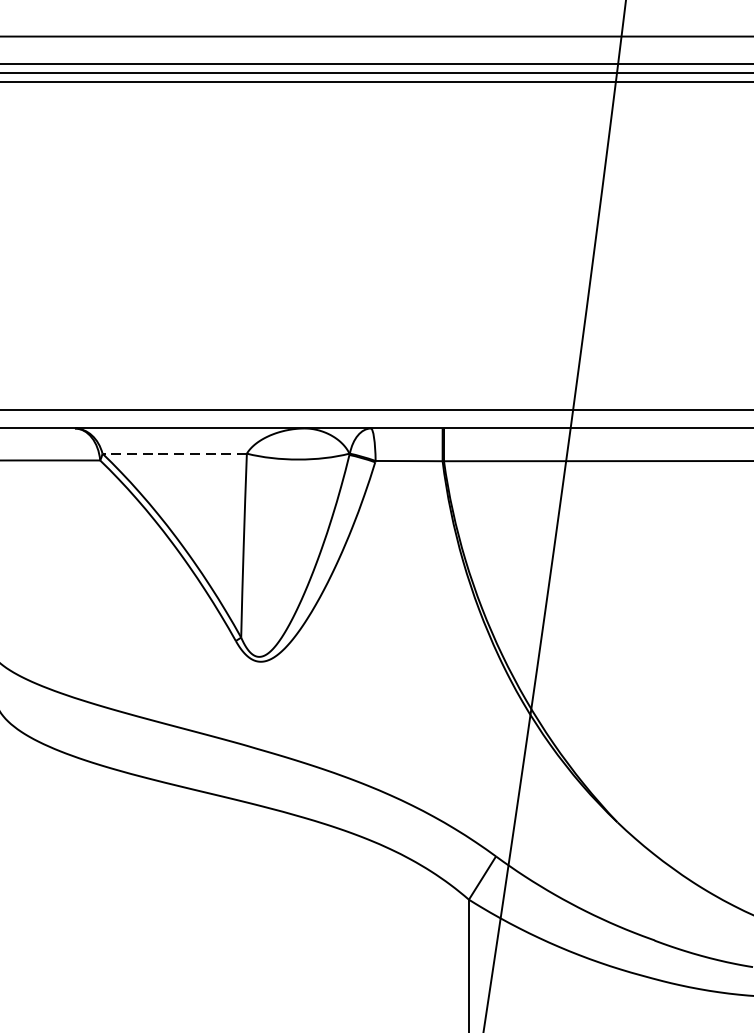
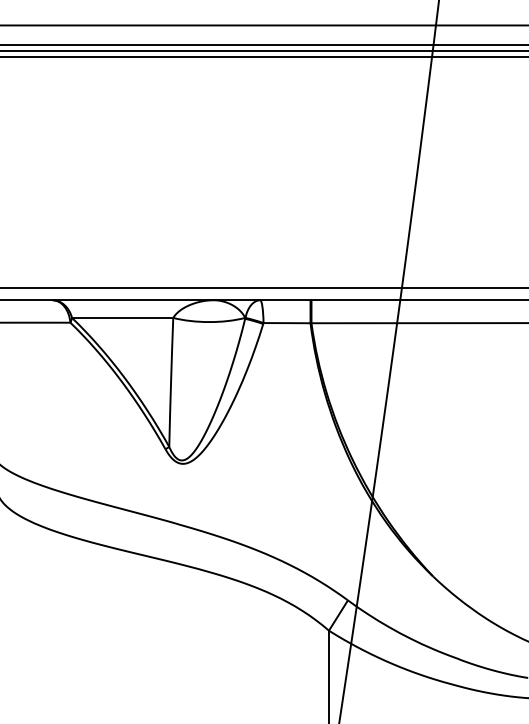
line: (174, 453) -> (122, 317), dashed -> solid

